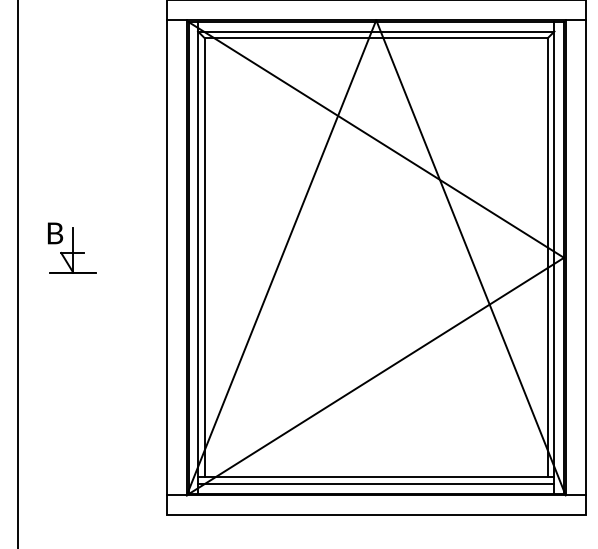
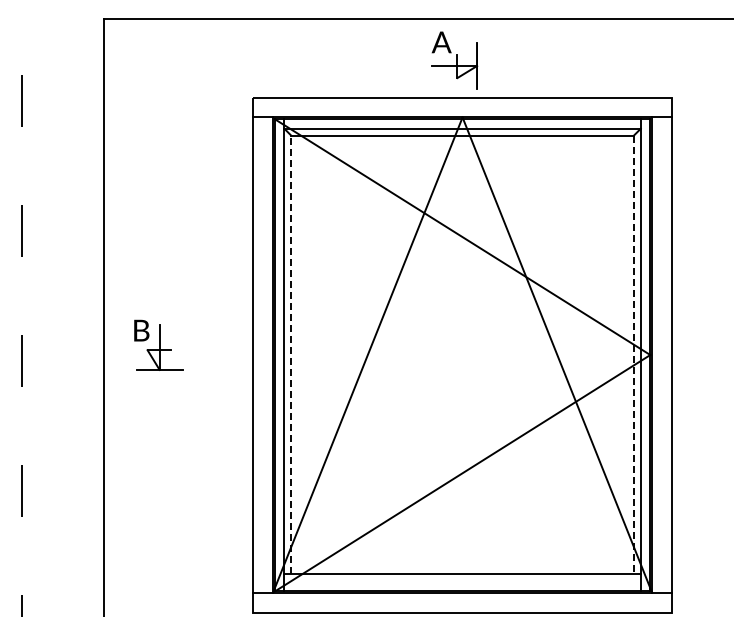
line: (205, 257) -> (291, 354), solid -> dashed
line: (547, 258) -> (633, 355), solid -> dashed
line: (376, 484) -> (462, 581), removed

